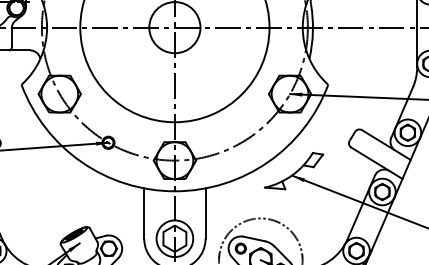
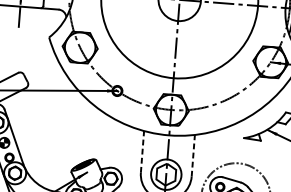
line: (144, 213) -> (142, 151), solid -> dashed
line: (205, 213) -> (193, 155), solid -> dashed

